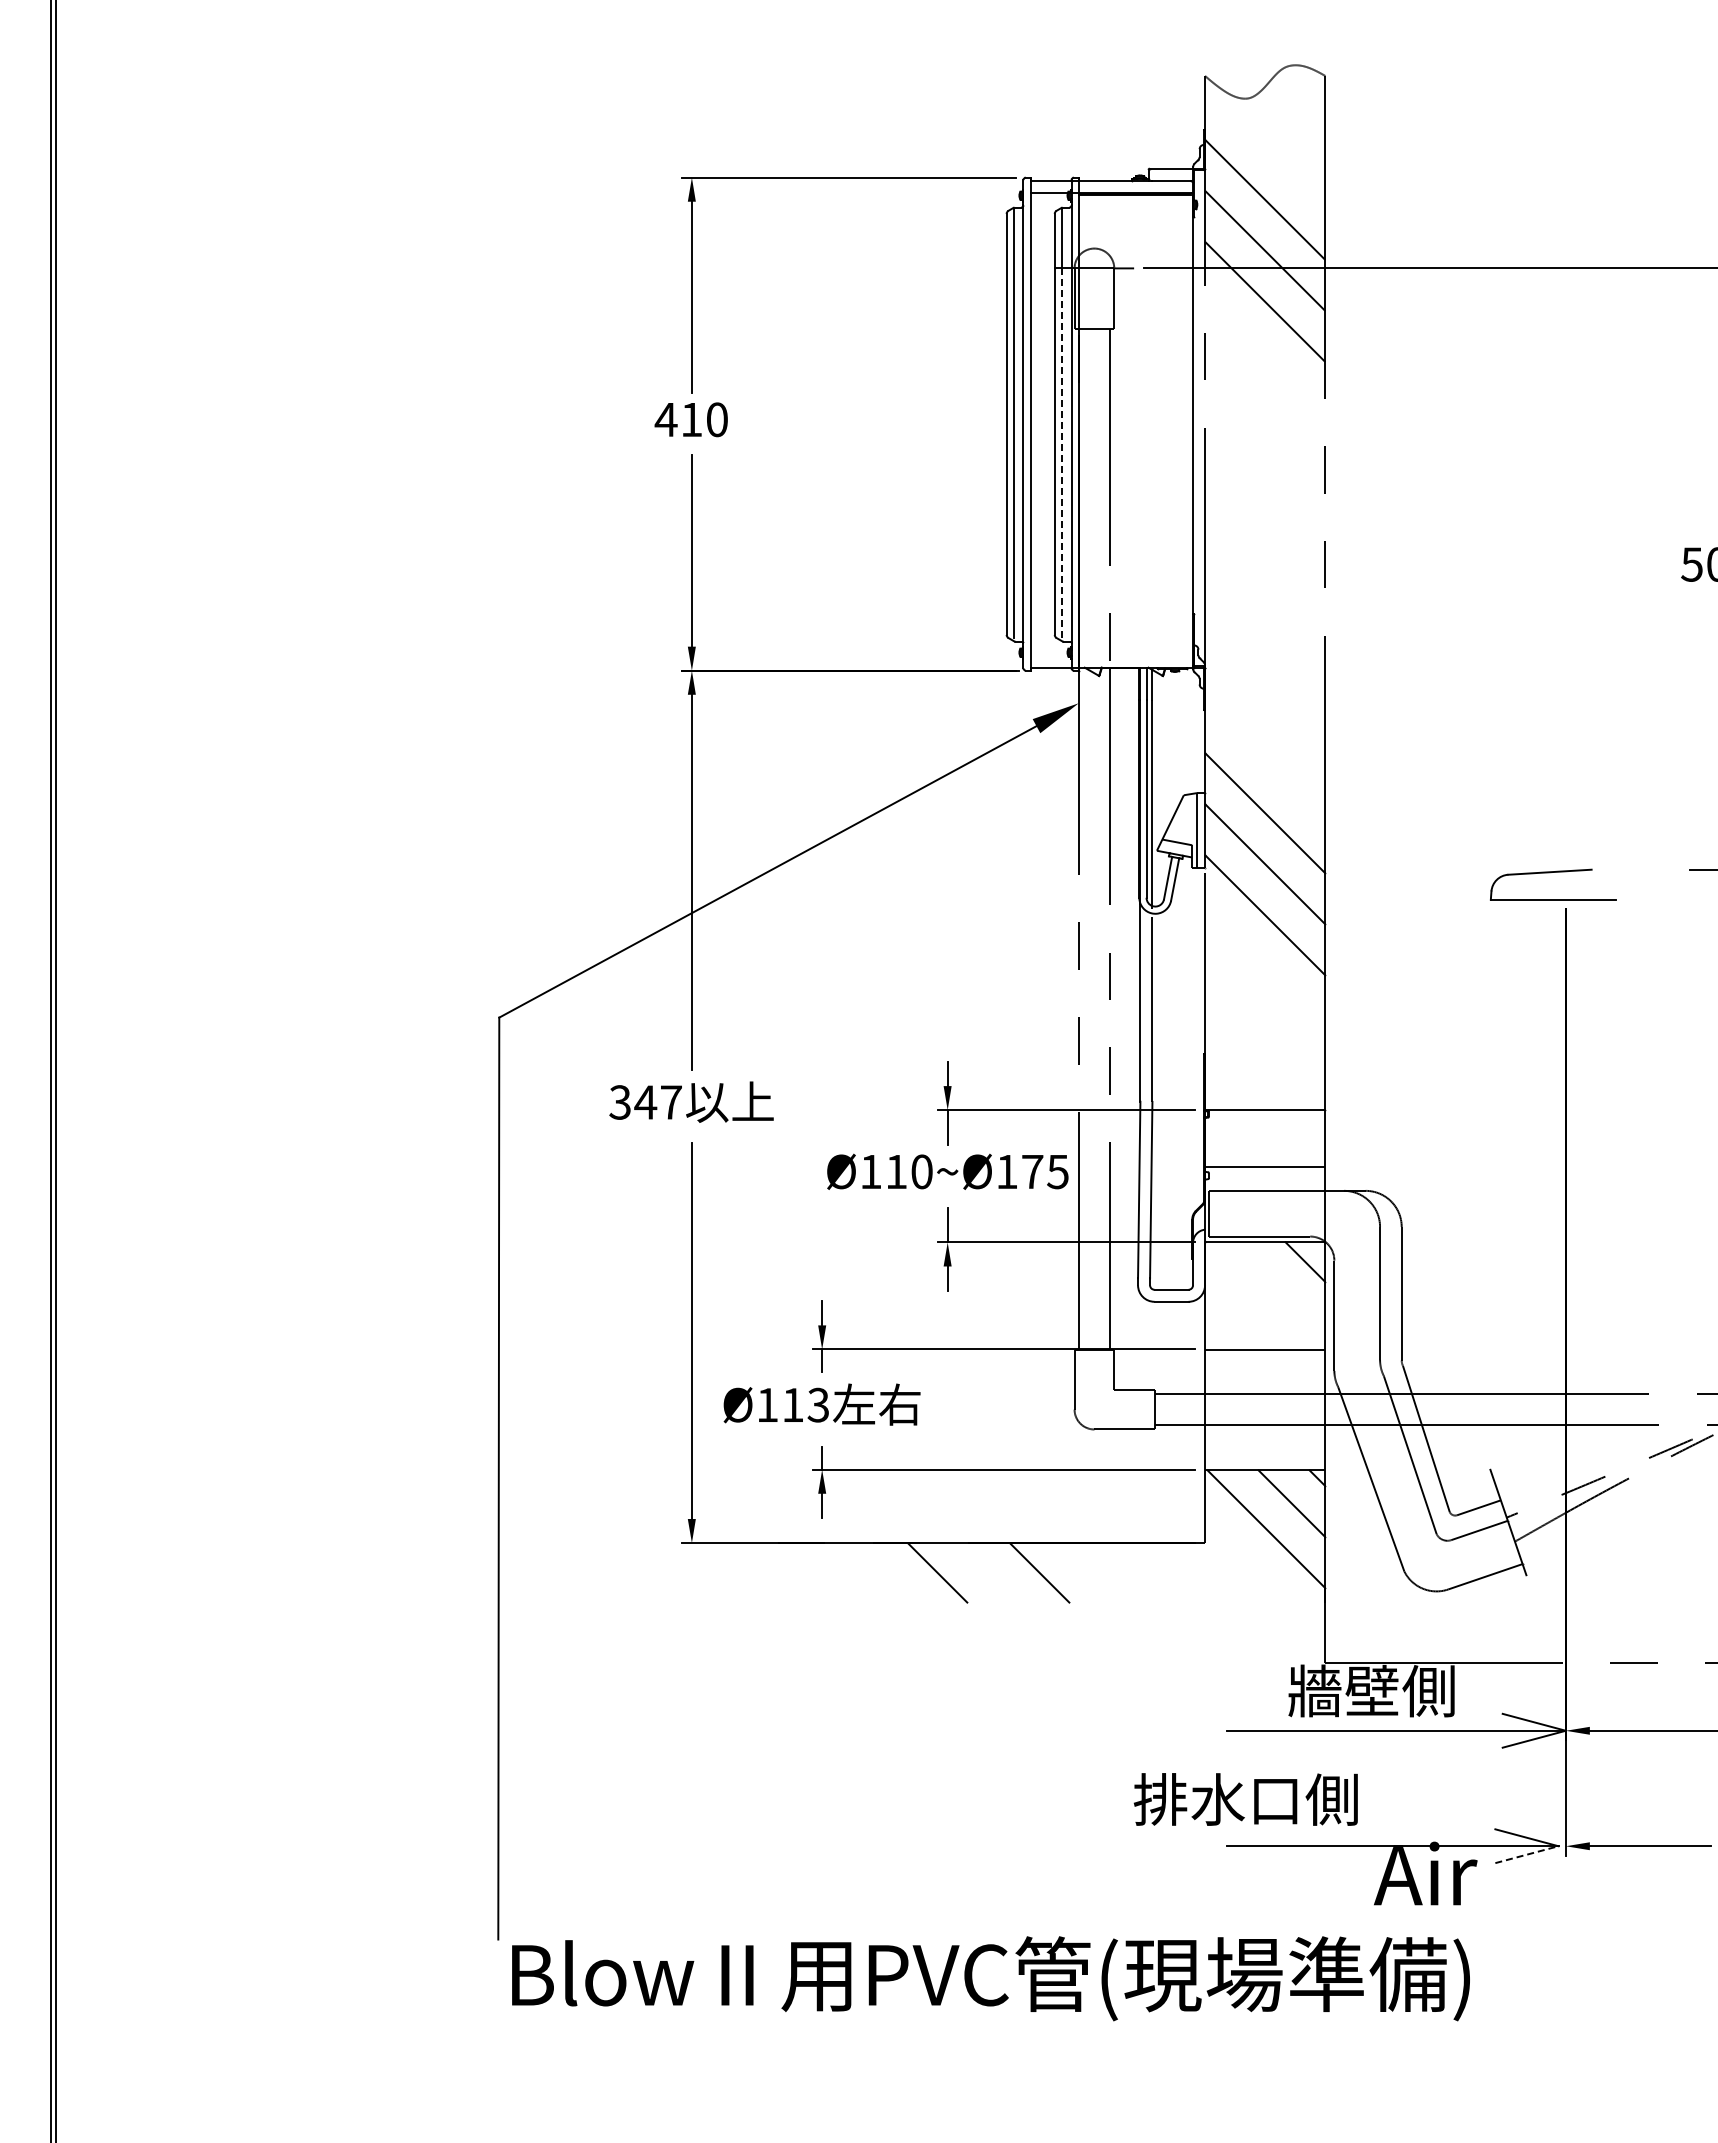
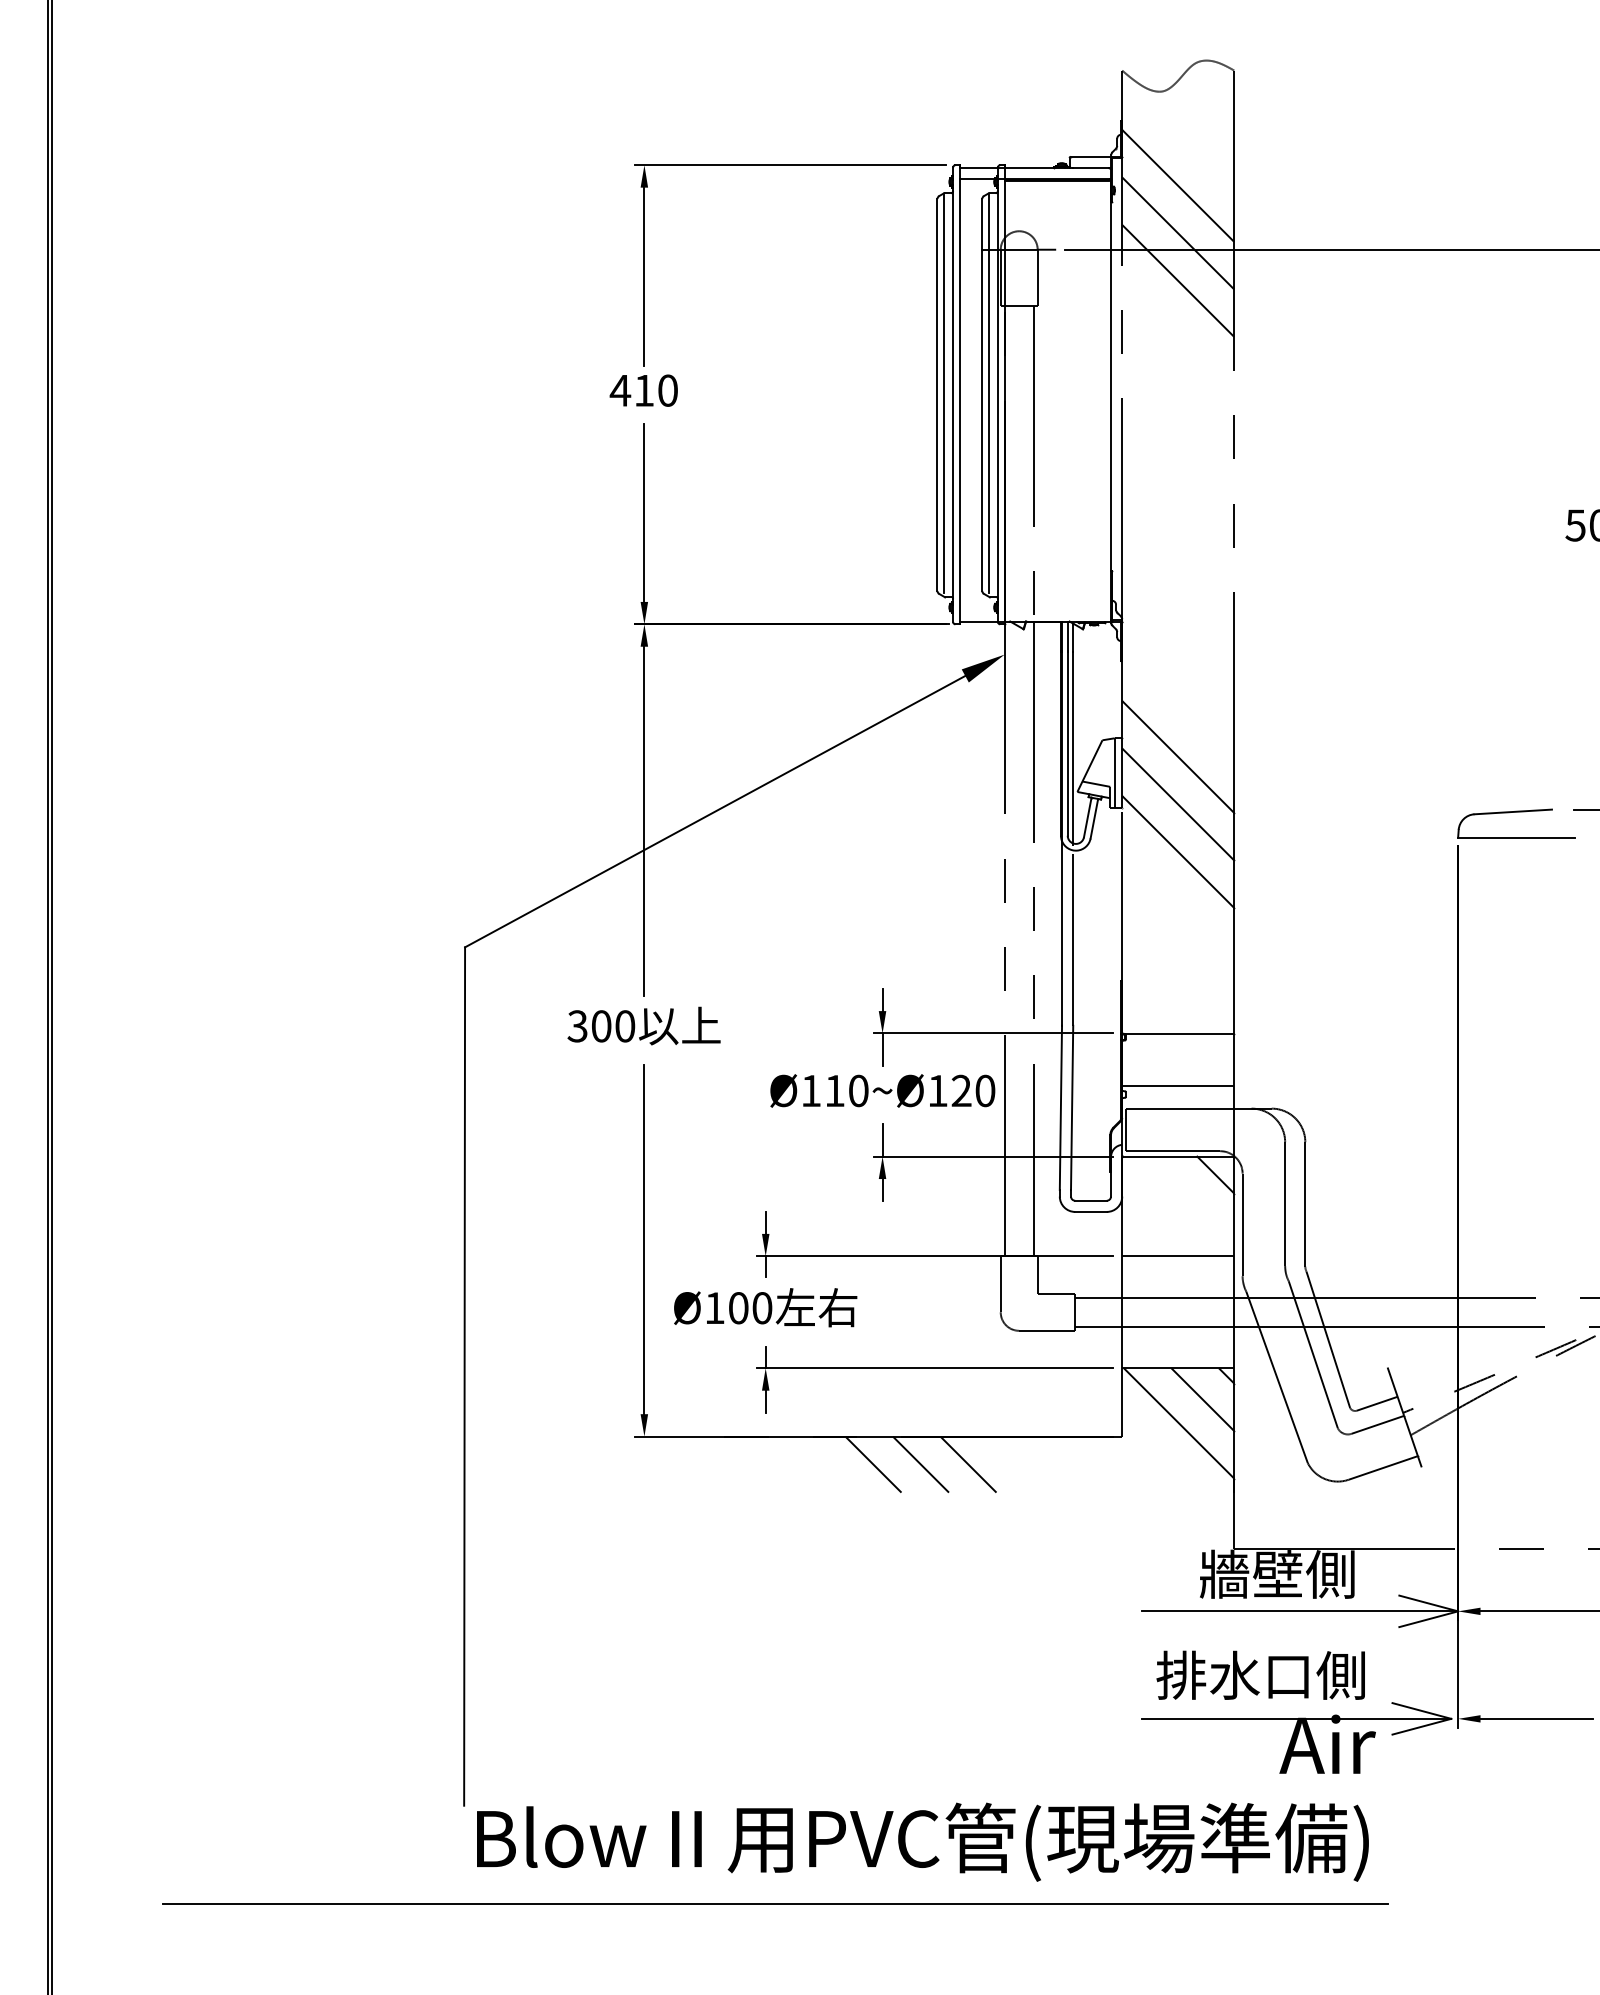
line: (1062, 452) -> (989, 421), dashed -> solid
part: (1550, 873) -> (1513, 813), moved
text: (657, 1102) -> (612, 1026), 347 -> 300
text: (1045, 1171) -> (973, 1090), Ø110~Ø175 -> Ø110~Ø120
text: (805, 1404) -> (750, 1307), Ø113 -> Ø100
line: (988, 1573) -> (920, 1464), added
text: (1245, 1799) -> (1260, 1675), moved
line: (1526, 1854) -> (1421, 1726), dashed -> solid
line: (832, 2045) -> (775, 1904), added

